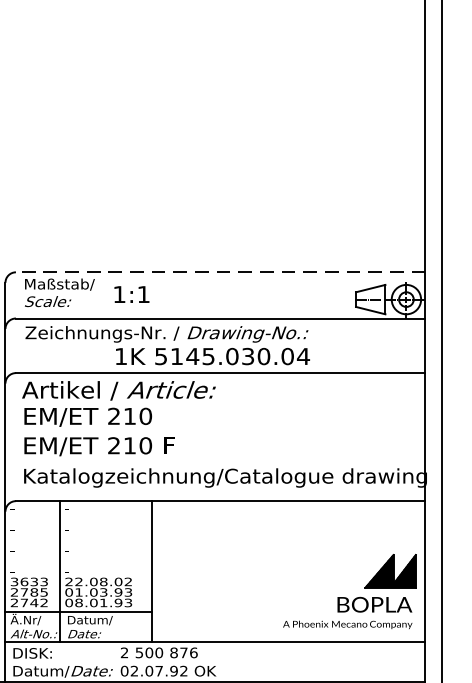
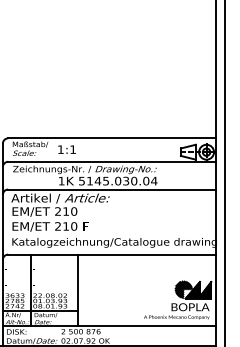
line: (221, 272) -> (112, 138), dashed -> solid
hatch: (361, 569) -> (183, 289), added

